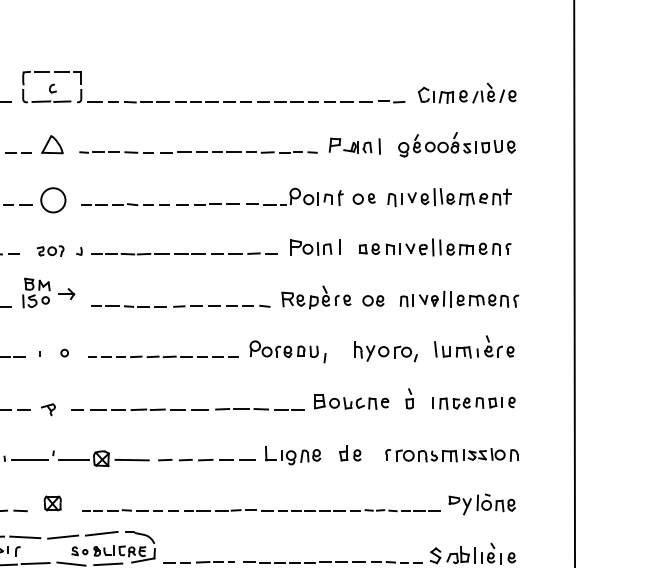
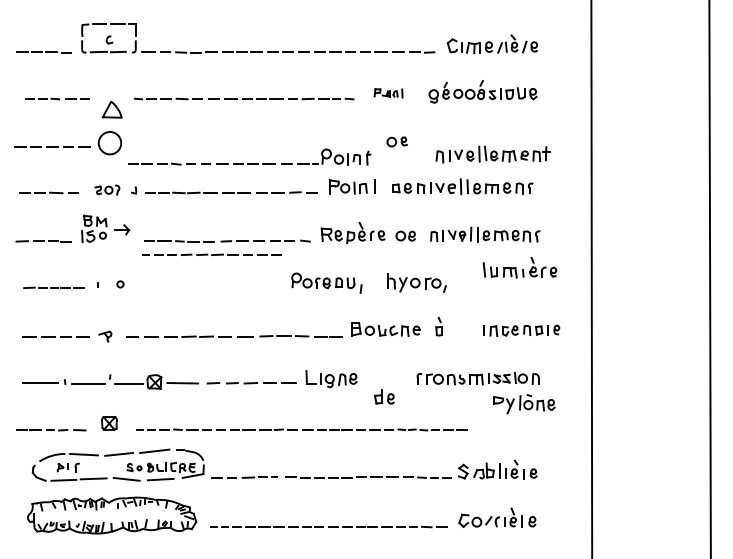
part: (51, 144) -> (111, 109), moved
part: (354, 146) -> (388, 93), size x0.6
part: (448, 197) -> (492, 154), moved
part: (211, 203) -> (249, 163), moved
part: (473, 346) -> (519, 267), moved
part: (163, 356) -> (211, 254), moved
part: (473, 403) -> (521, 330), moved
part: (350, 452) -> (384, 396), moved
part: (482, 504) -> (524, 404), moved

